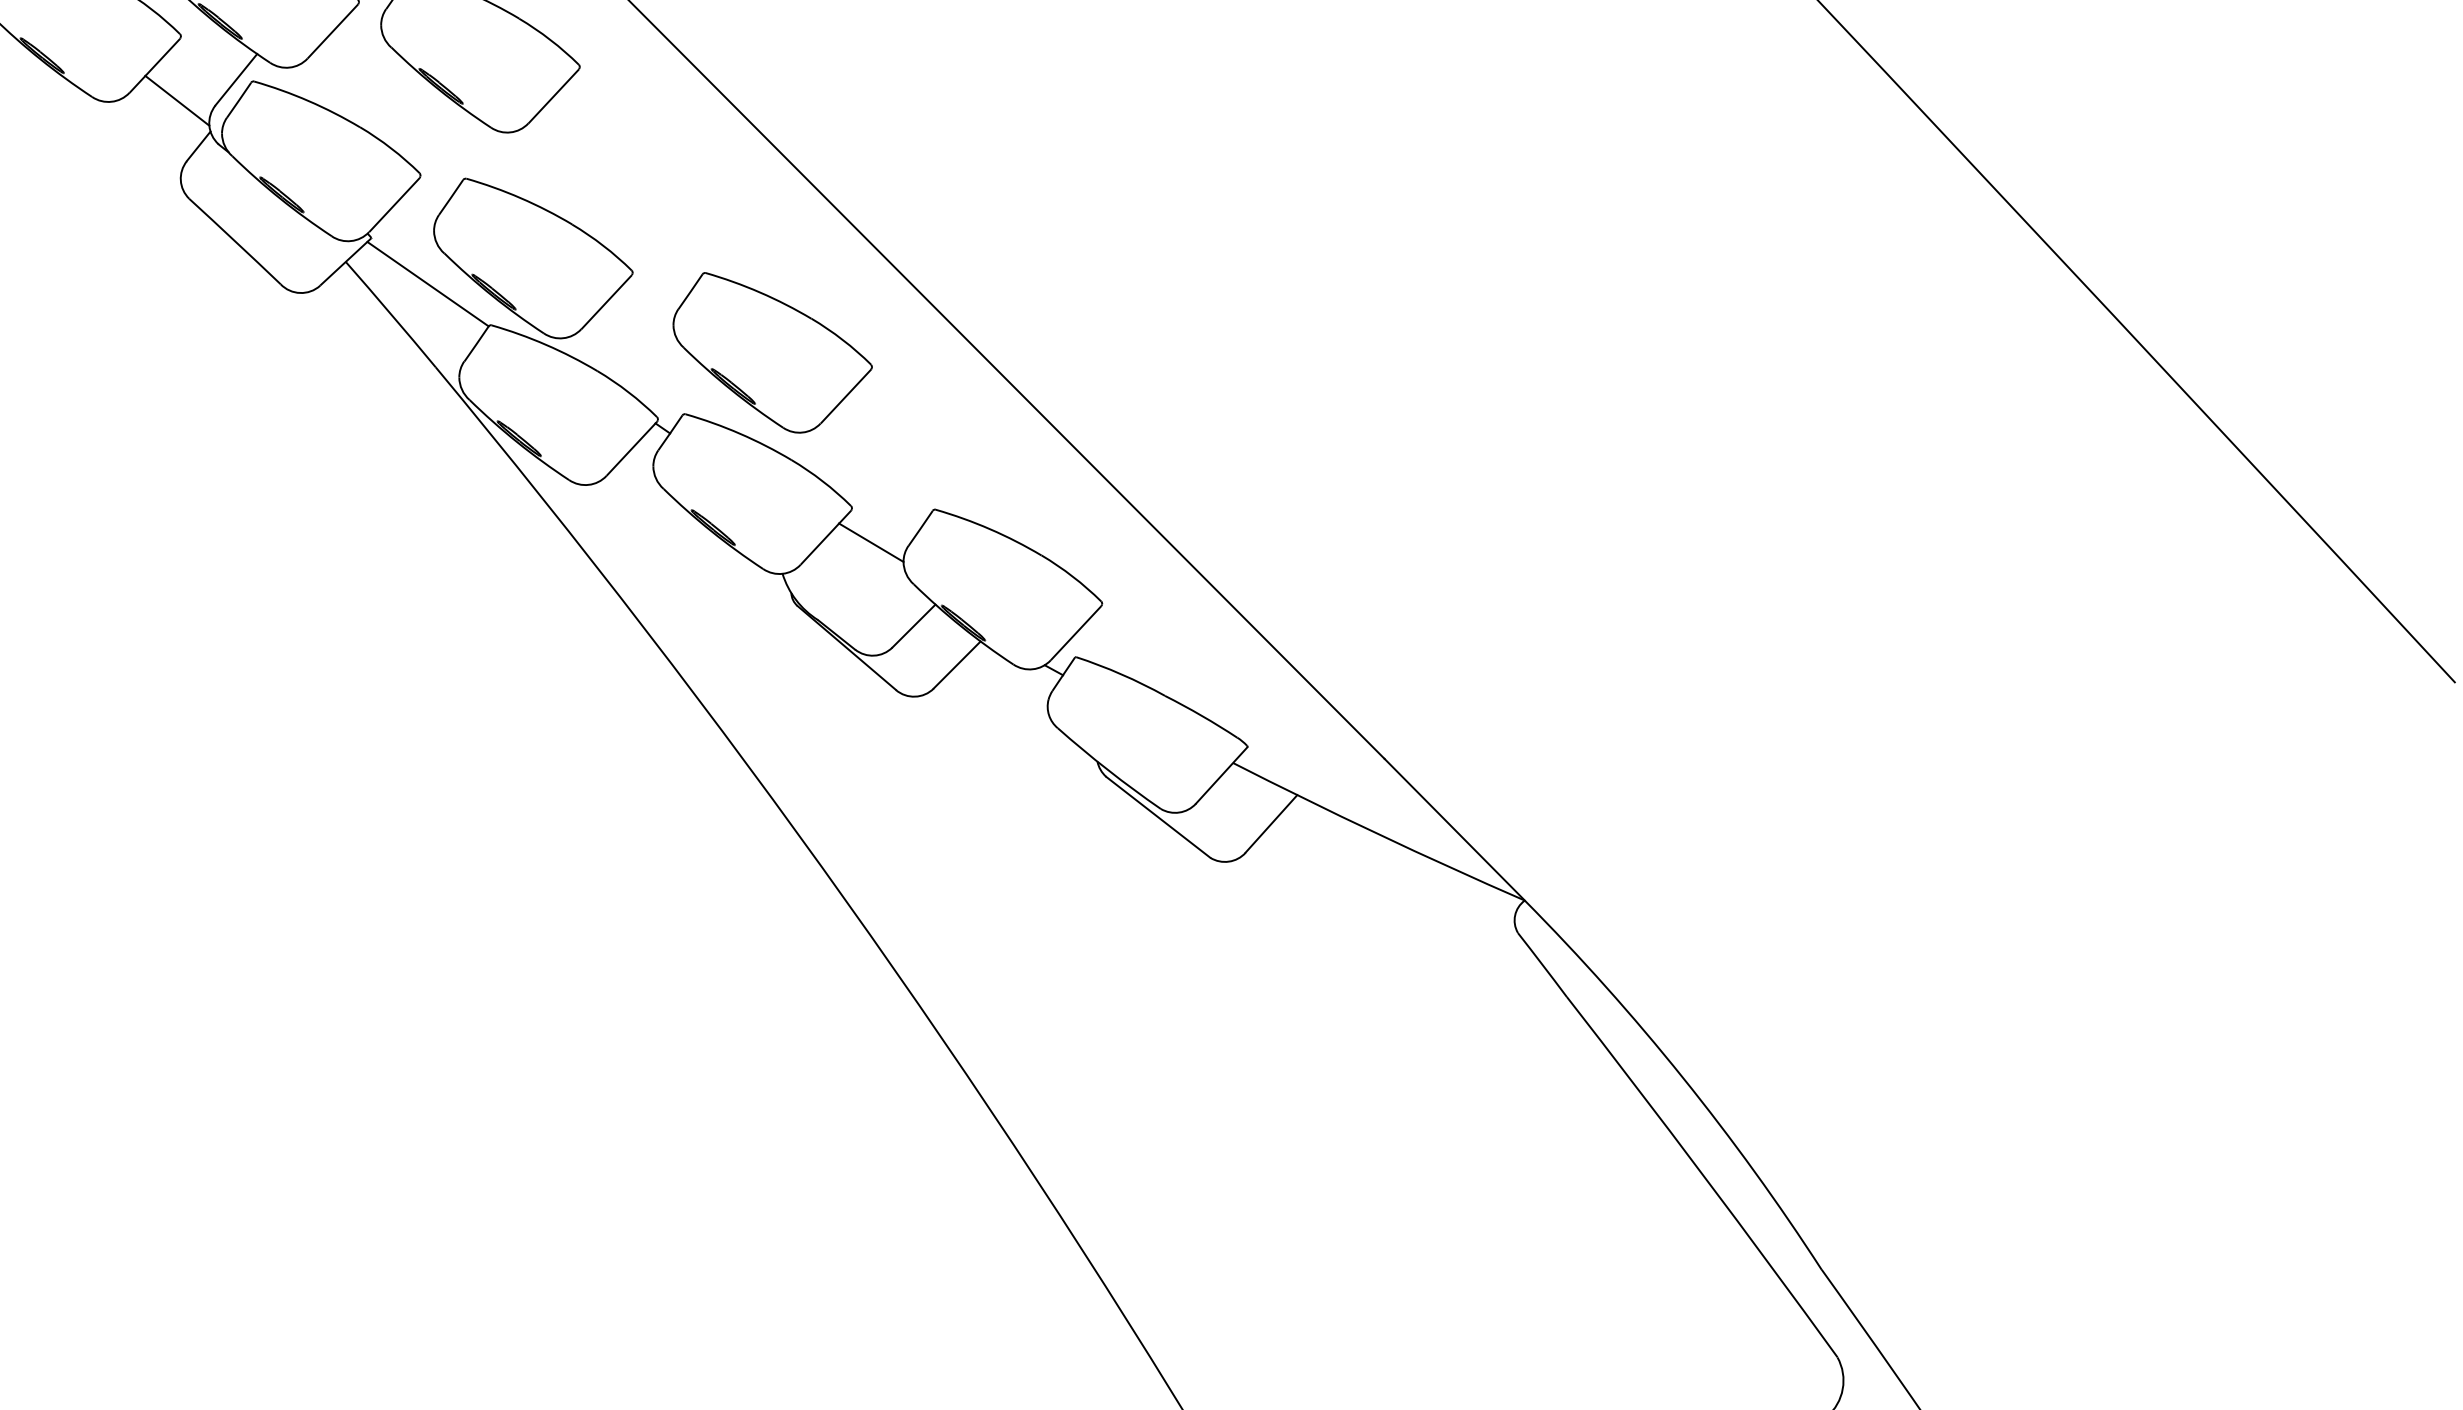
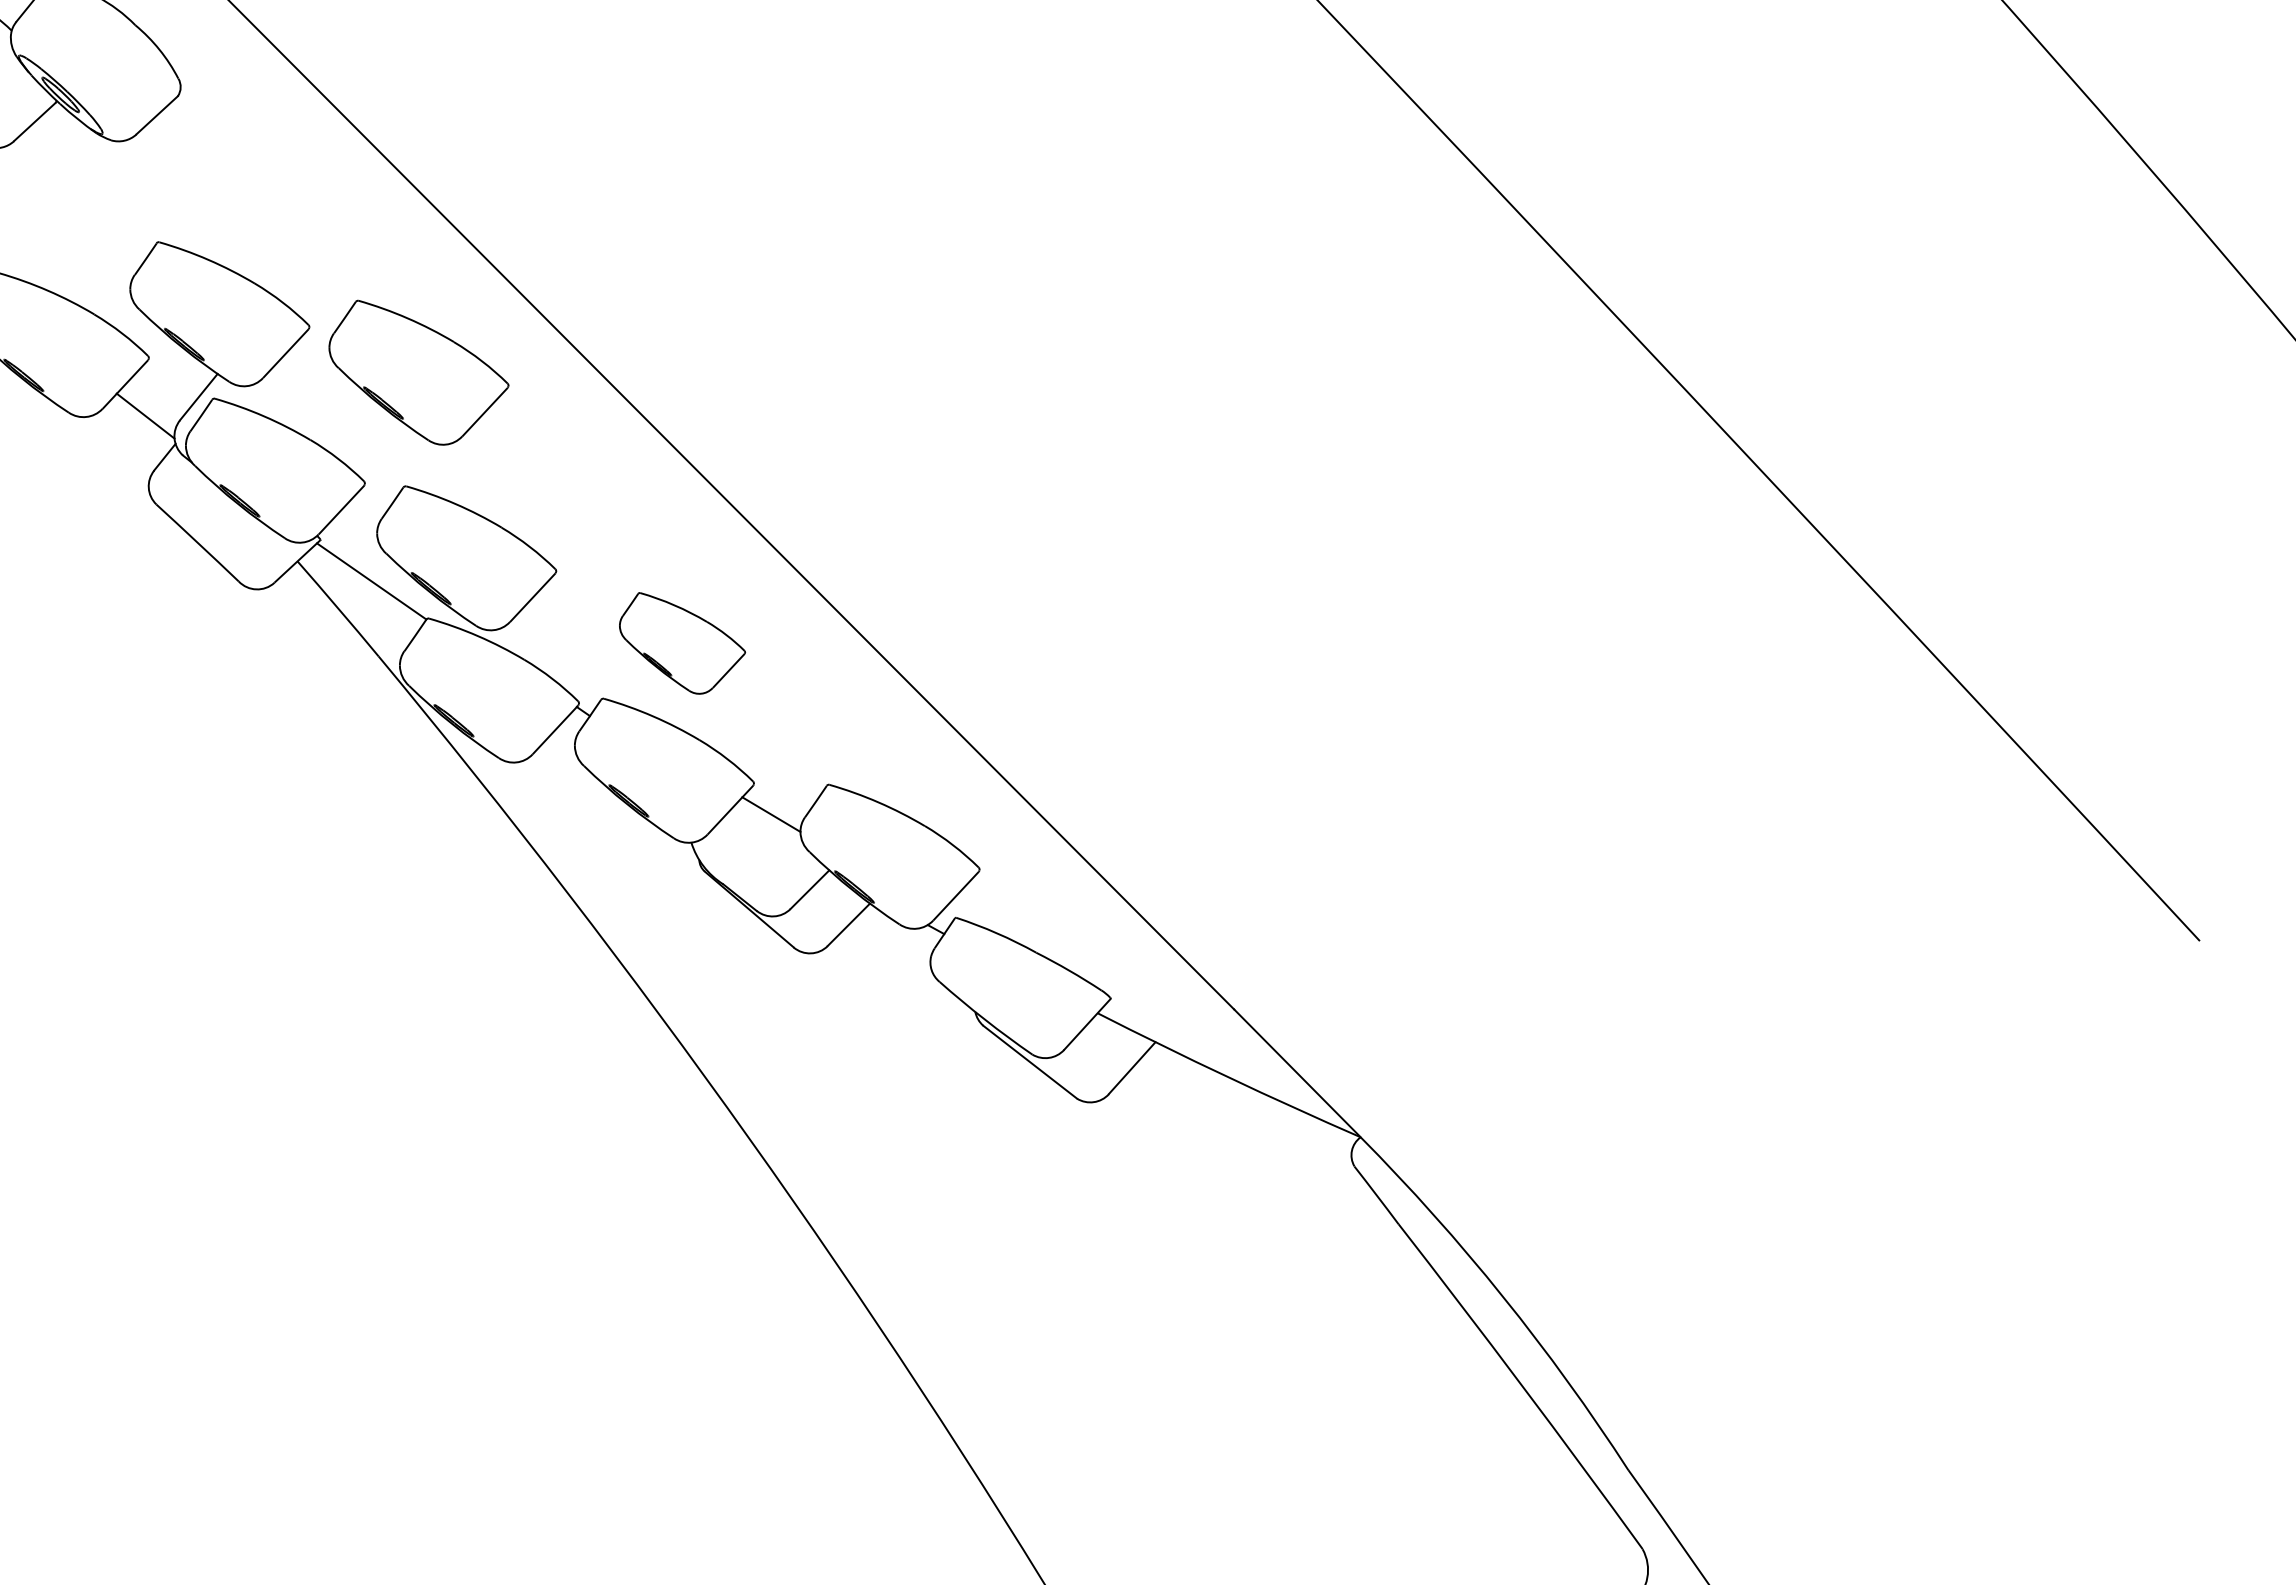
part: (772, 352) -> (682, 643), size x0.7

